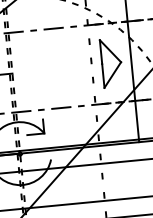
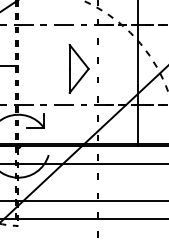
part: (110, 62) -> (78, 68), moved

